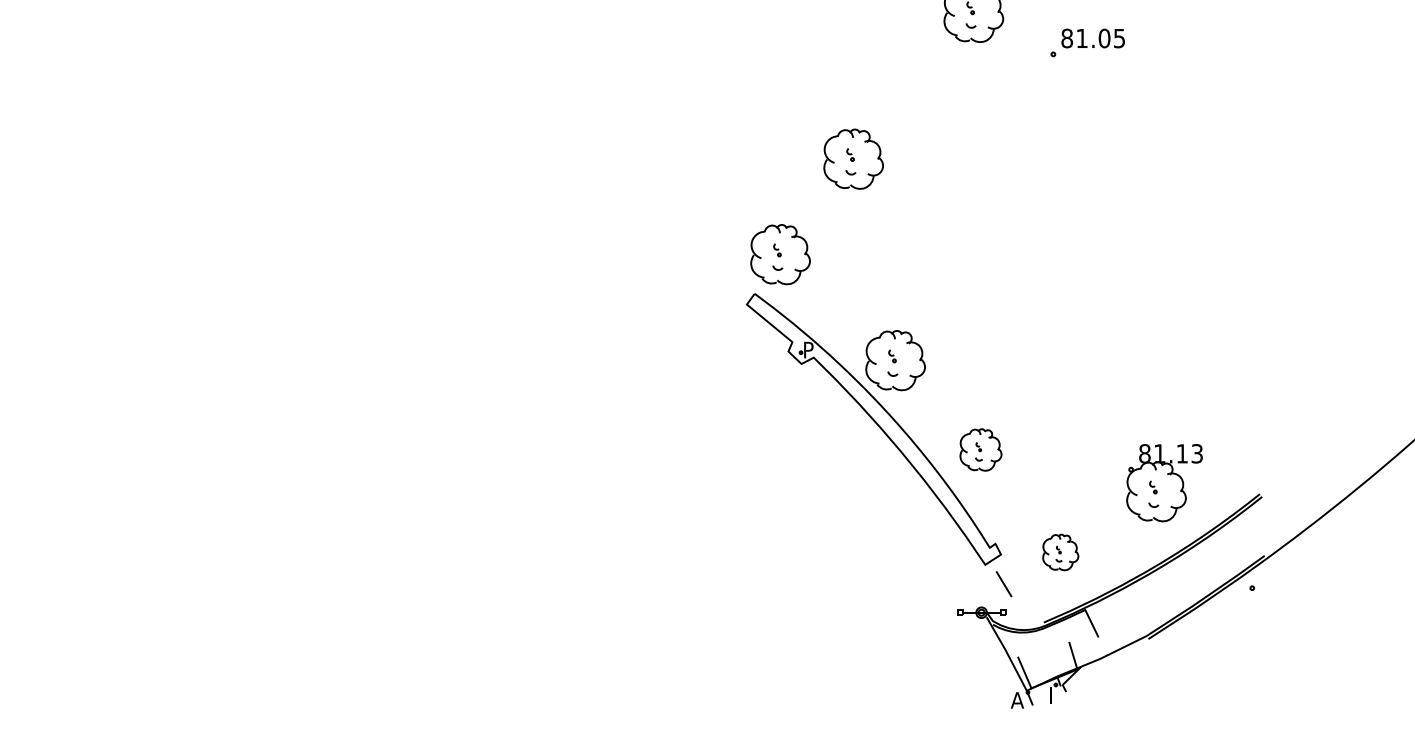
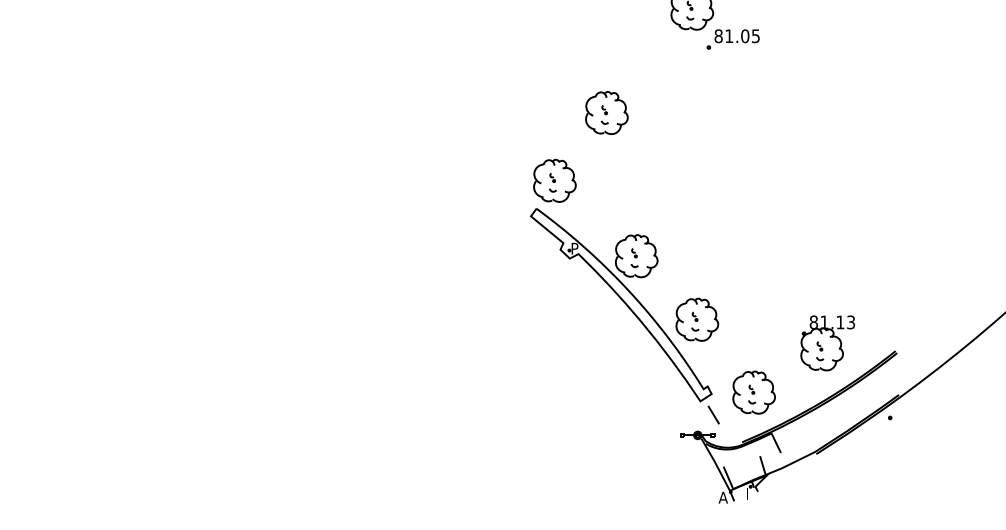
part: (1086, 43) -> (732, 39), moved
part: (981, 449) -> (697, 319), size x1.43
part: (1059, 552) -> (753, 392), size x1.67

